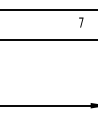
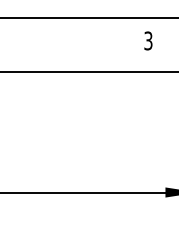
text: (81, 22) -> (148, 40), 7 -> 3

